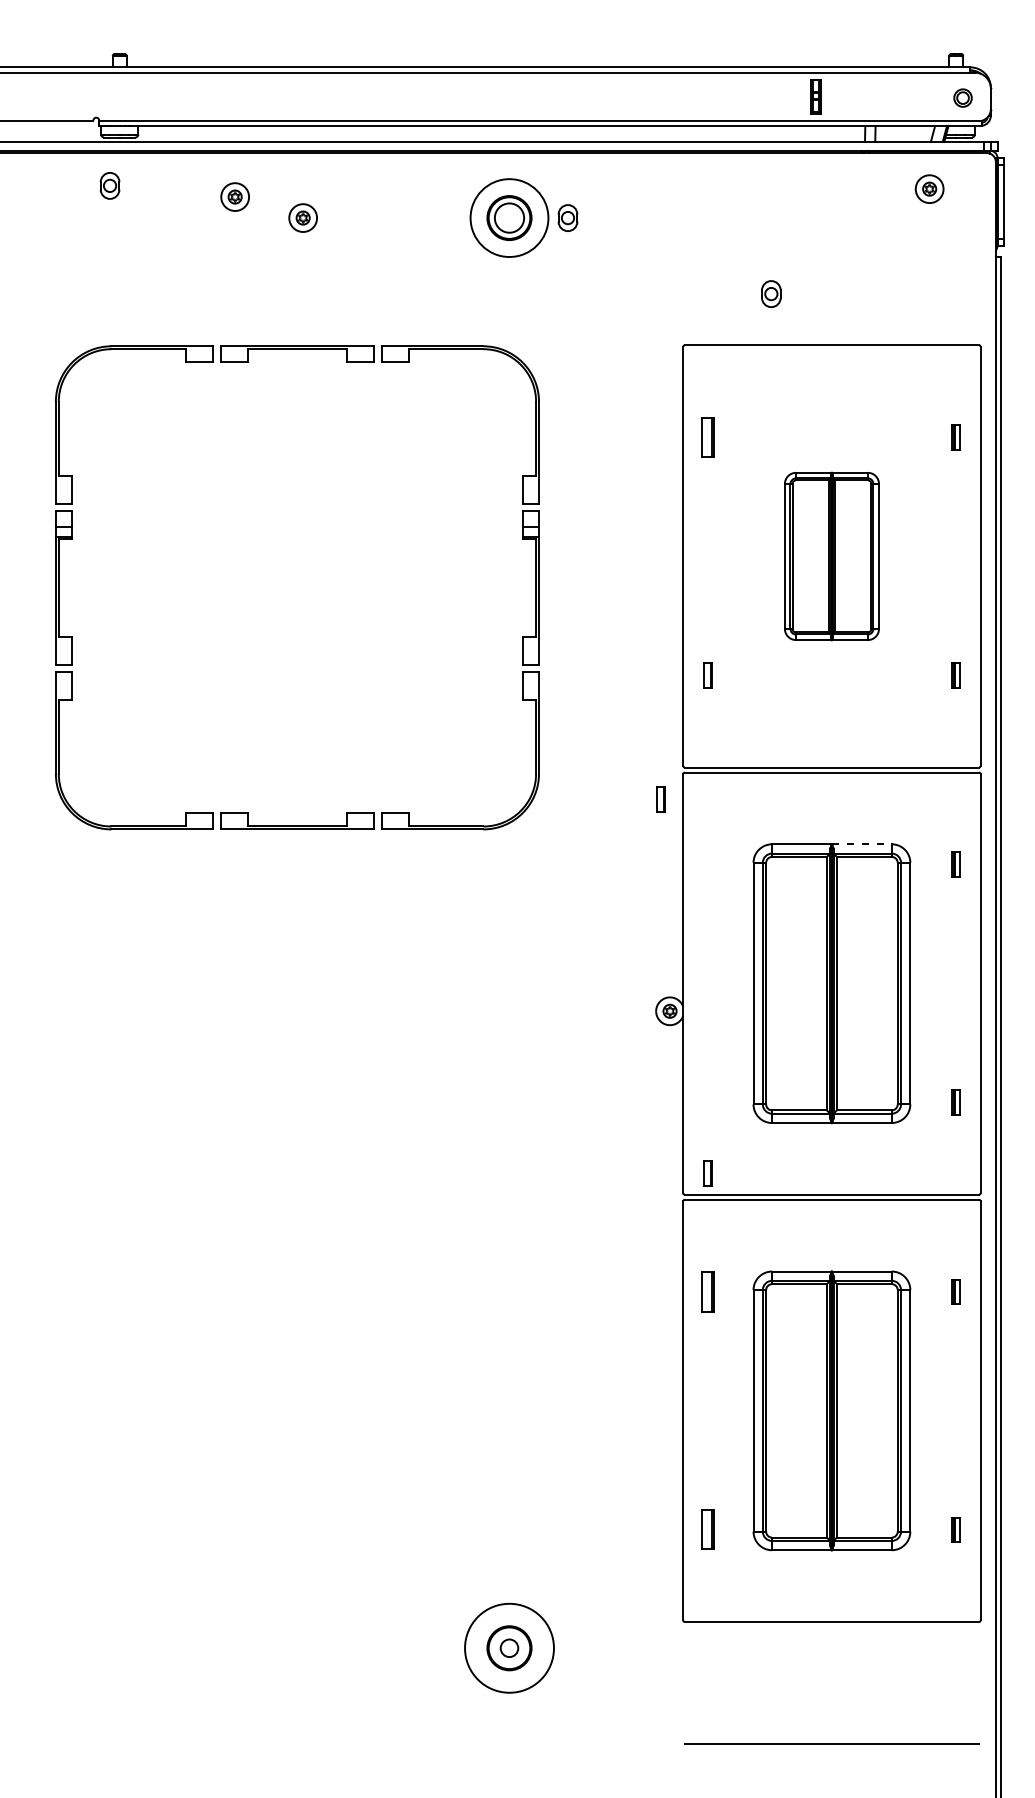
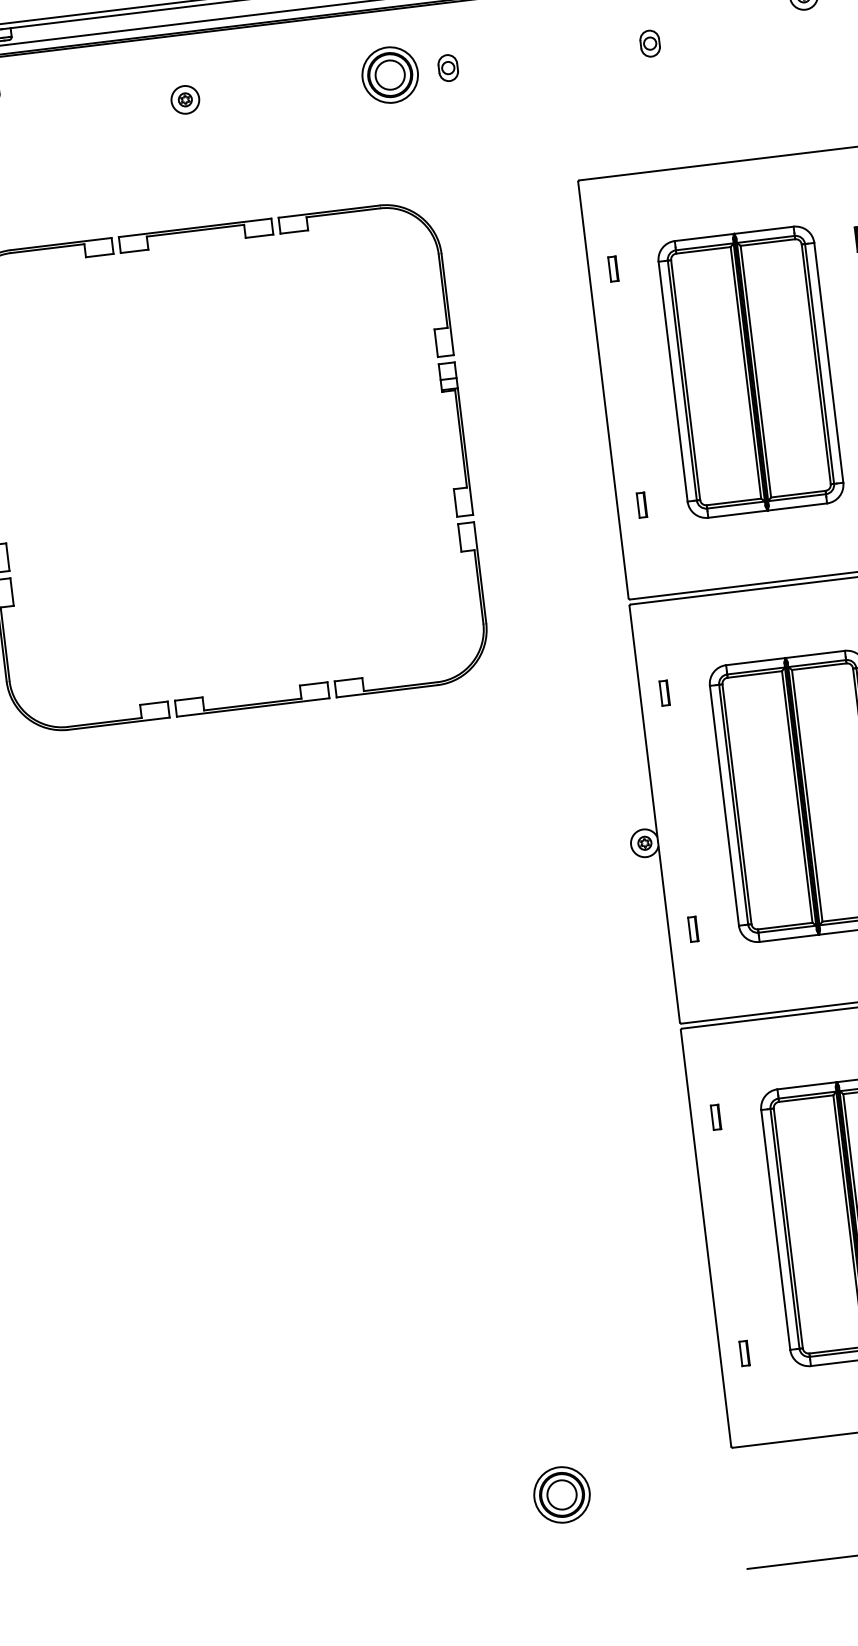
part: (234, 196) -> (114, 86), removed
circle: (509, 217) -> (390, 74), size x0.71
part: (771, 293) -> (650, 43), moved
part: (707, 437) -> (613, 269), size x0.62
part: (831, 556) -> (750, 372), size x1.67
part: (660, 799) -> (664, 693), moved
line: (861, 844) -> (814, 654), dashed -> solid
part: (707, 1173) -> (693, 929), moved
part: (707, 1291) -> (715, 1116), size x0.62
part: (707, 1529) -> (744, 1353), size x0.62
circle: (509, 1647) -> (561, 1494), size x1.67
circle: (509, 1648) -> (562, 1495), size x0.62

